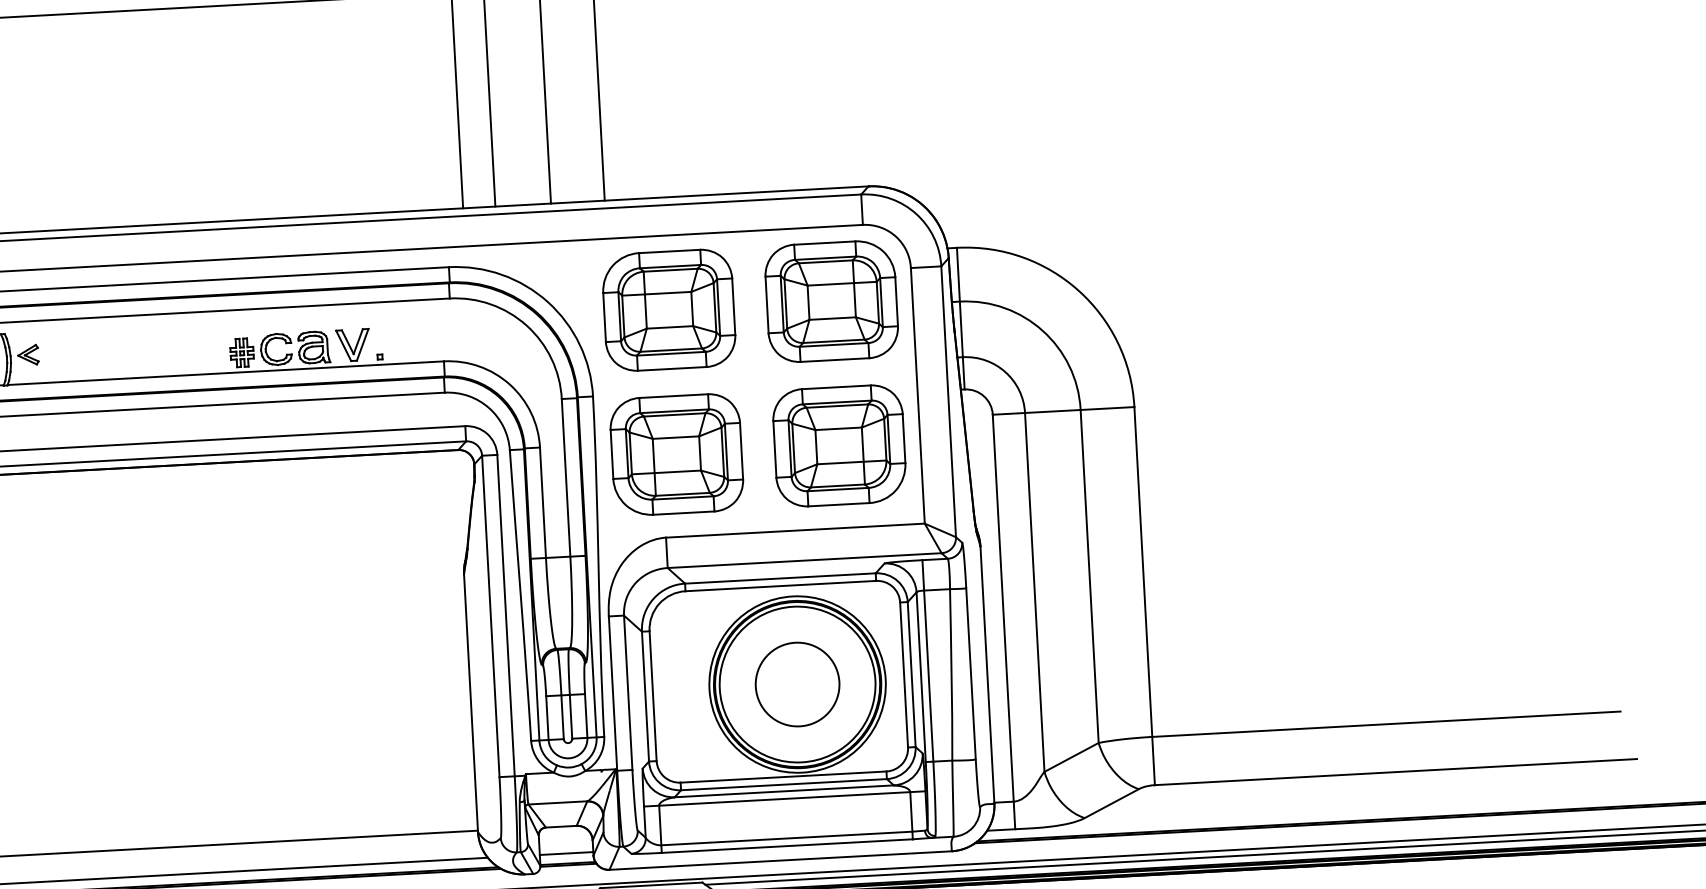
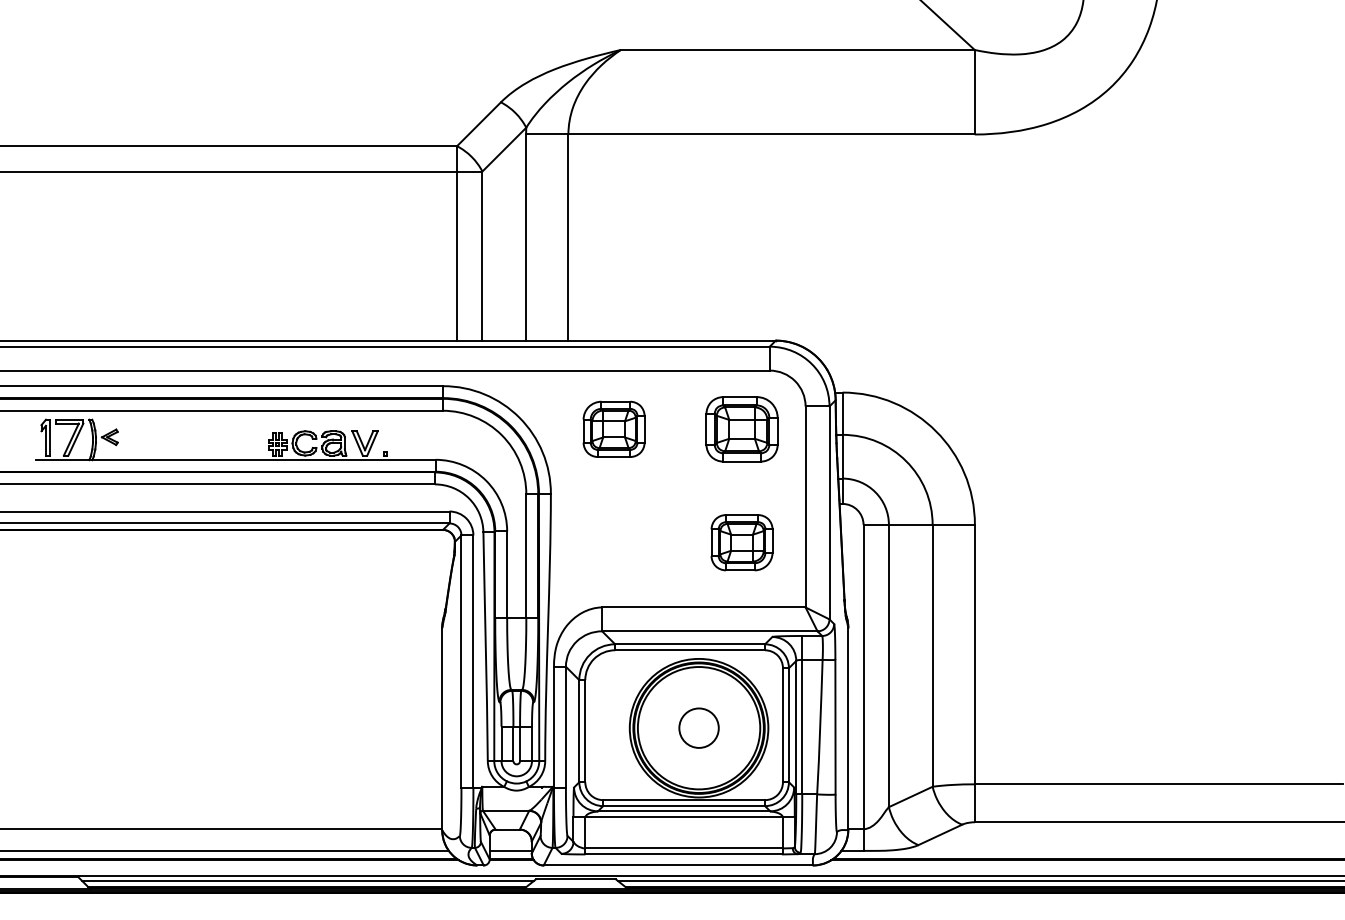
part: (830, 301) -> (741, 429), size x0.7
part: (668, 310) -> (613, 429), size x0.6
part: (838, 445) -> (741, 542), size x0.6
part: (675, 454) -> (613, 542), removed
circle: (796, 684) -> (698, 728), size x0.6

